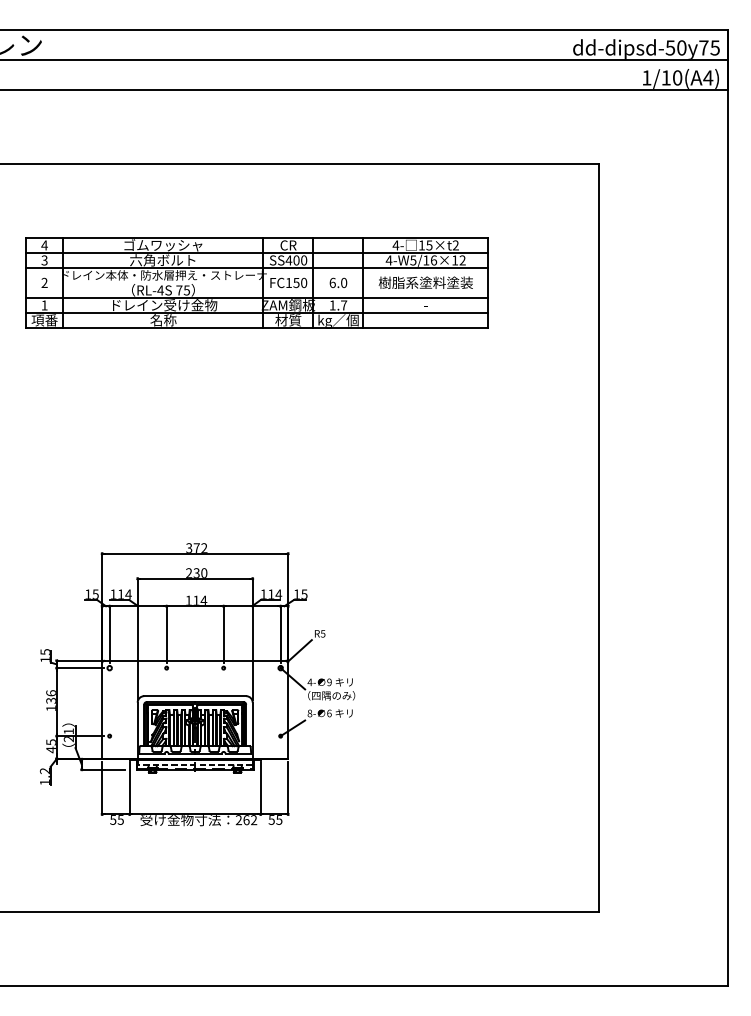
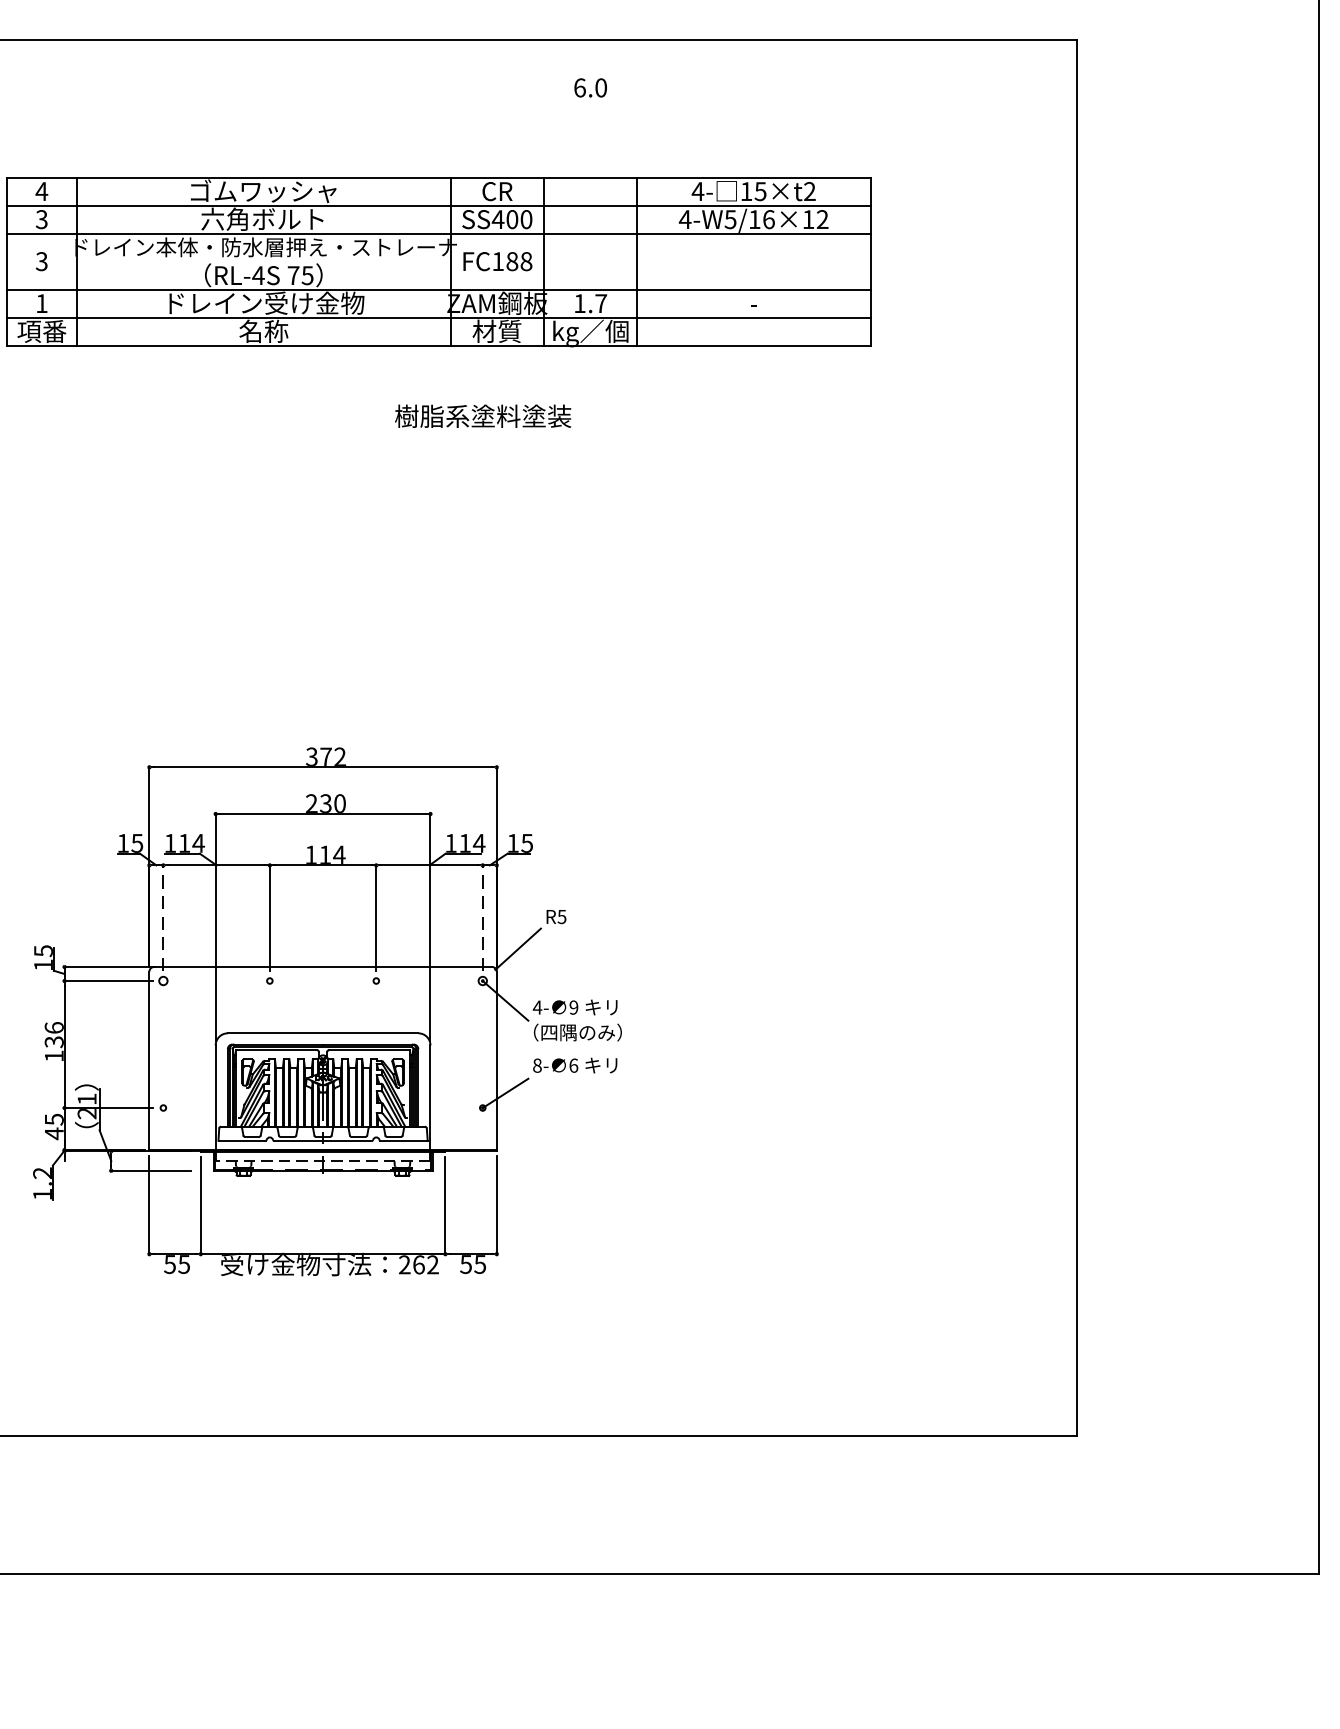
text: (300, 282) -> (519, 260), FC150 -> FC188
text: (338, 282) -> (590, 87), moved
text: (425, 282) -> (482, 415), moved
text: (44, 283) -> (41, 262), 2 -> 3
line: (109, 633) -> (163, 916), solid -> dashed
line: (280, 633) -> (482, 916), solid -> dashed

